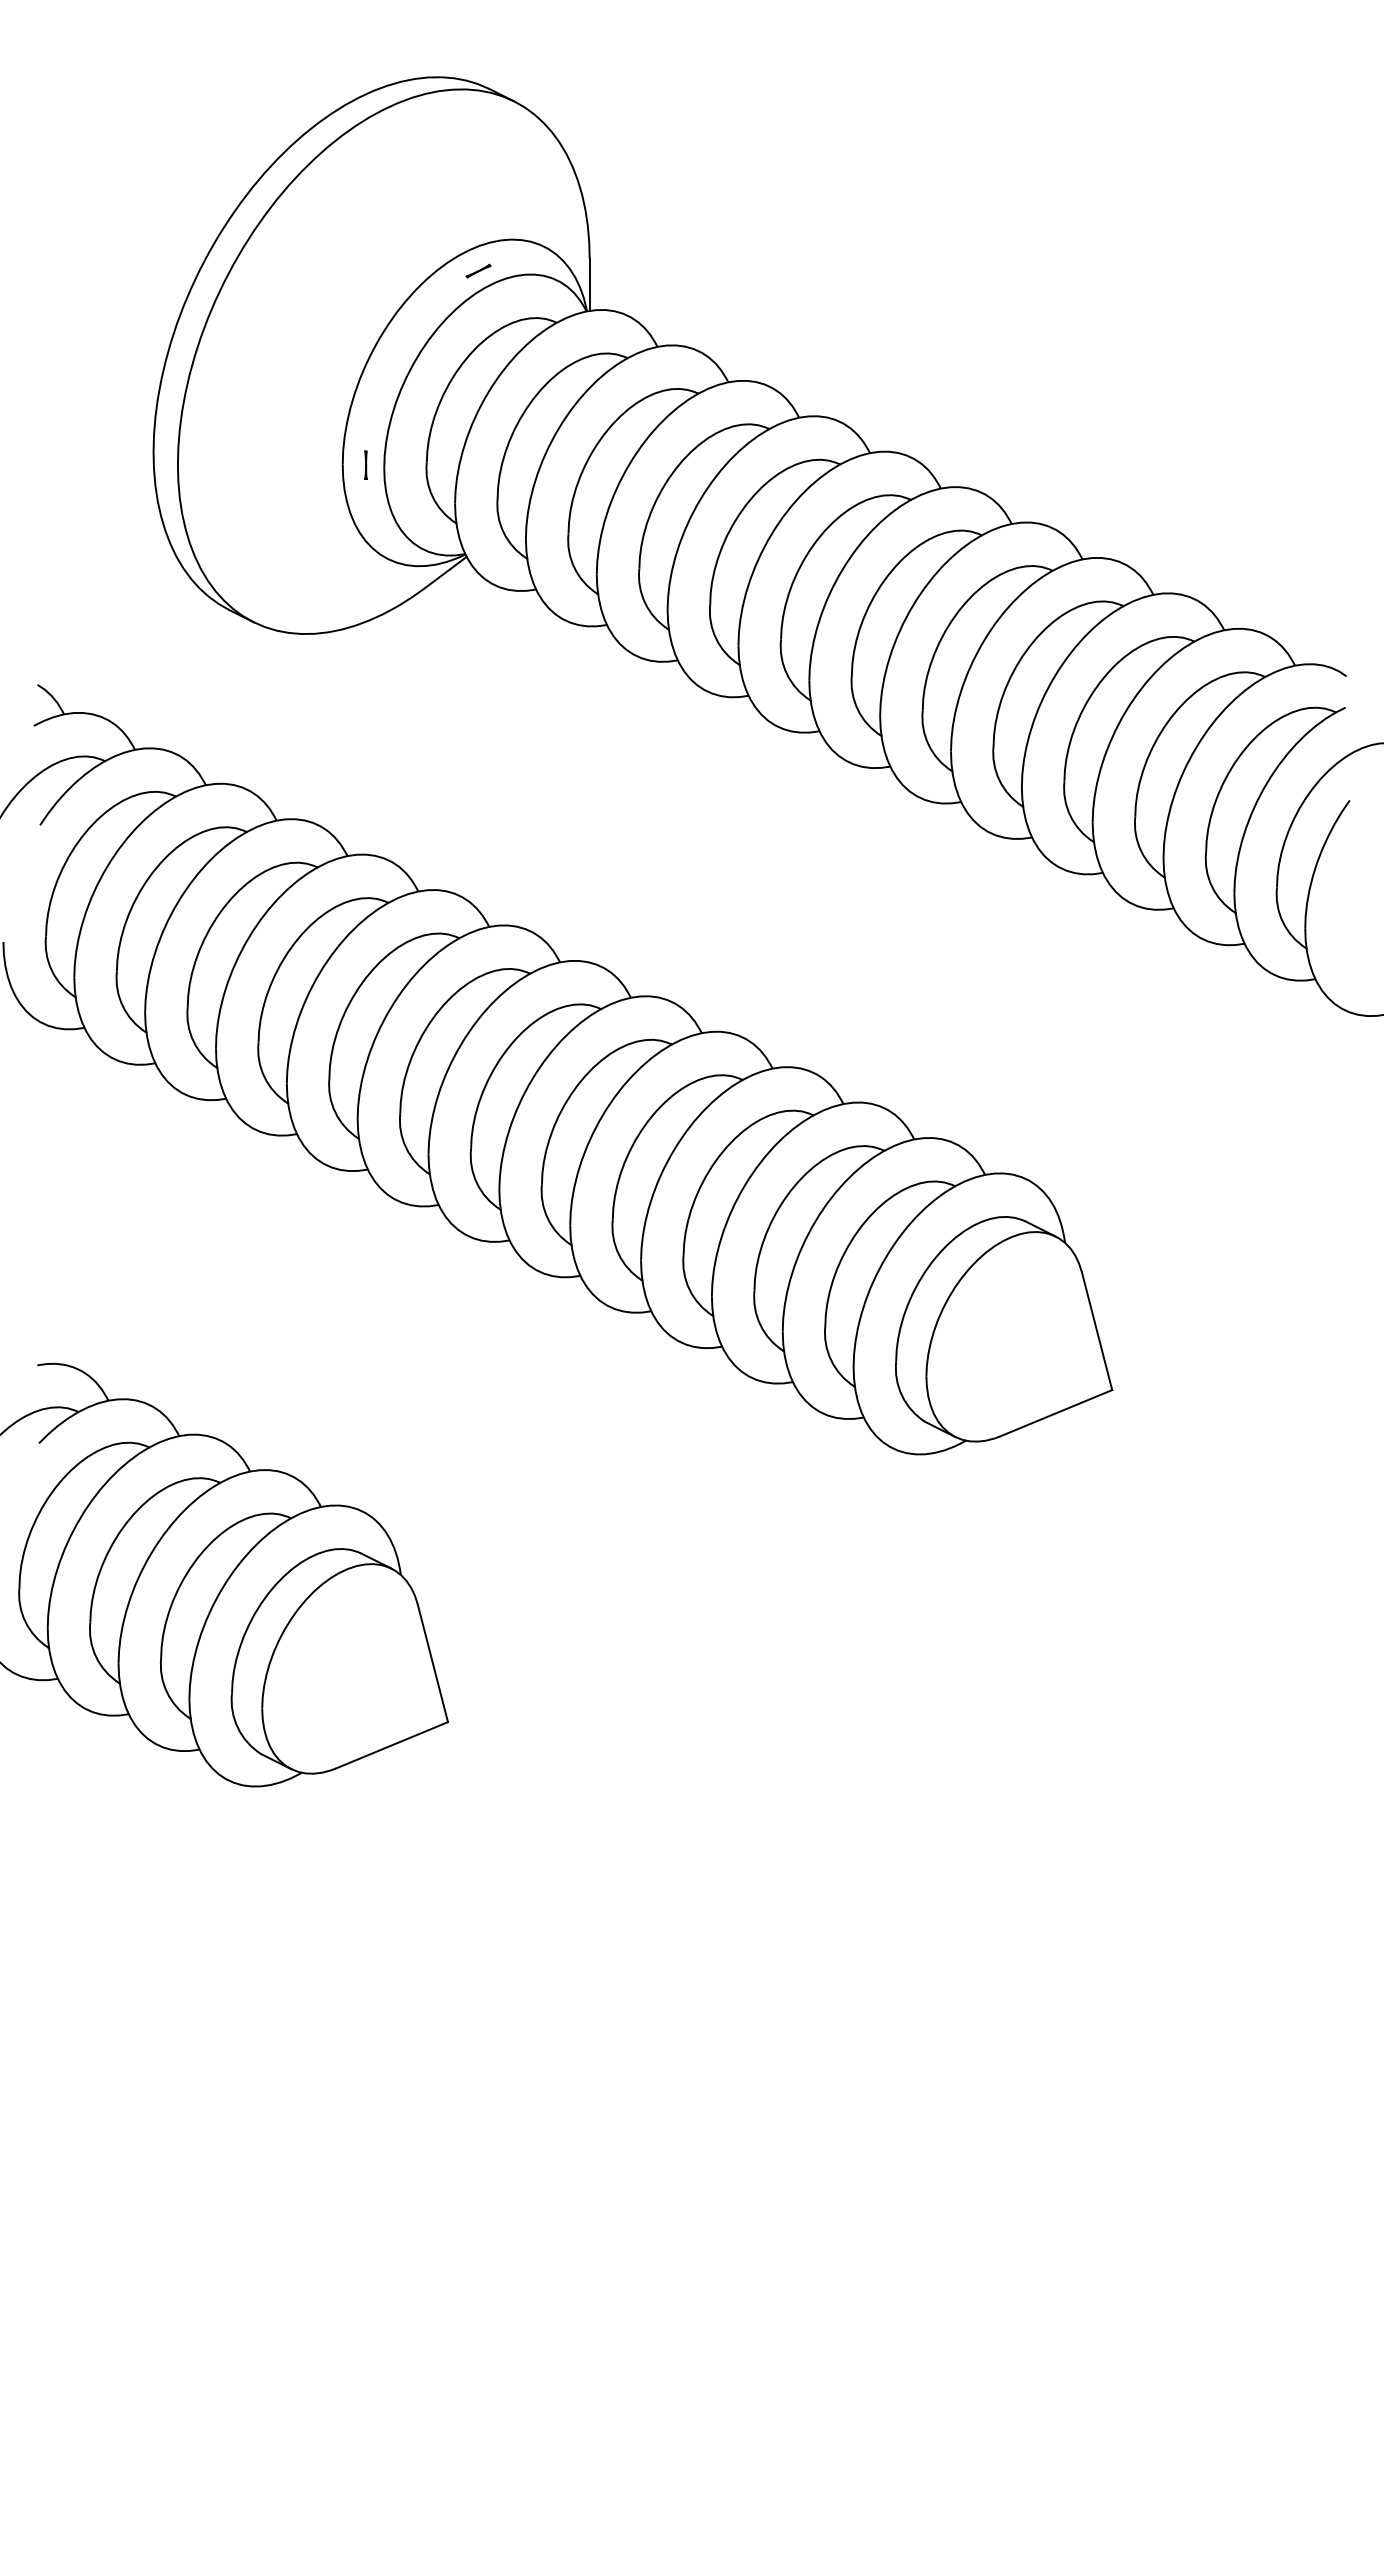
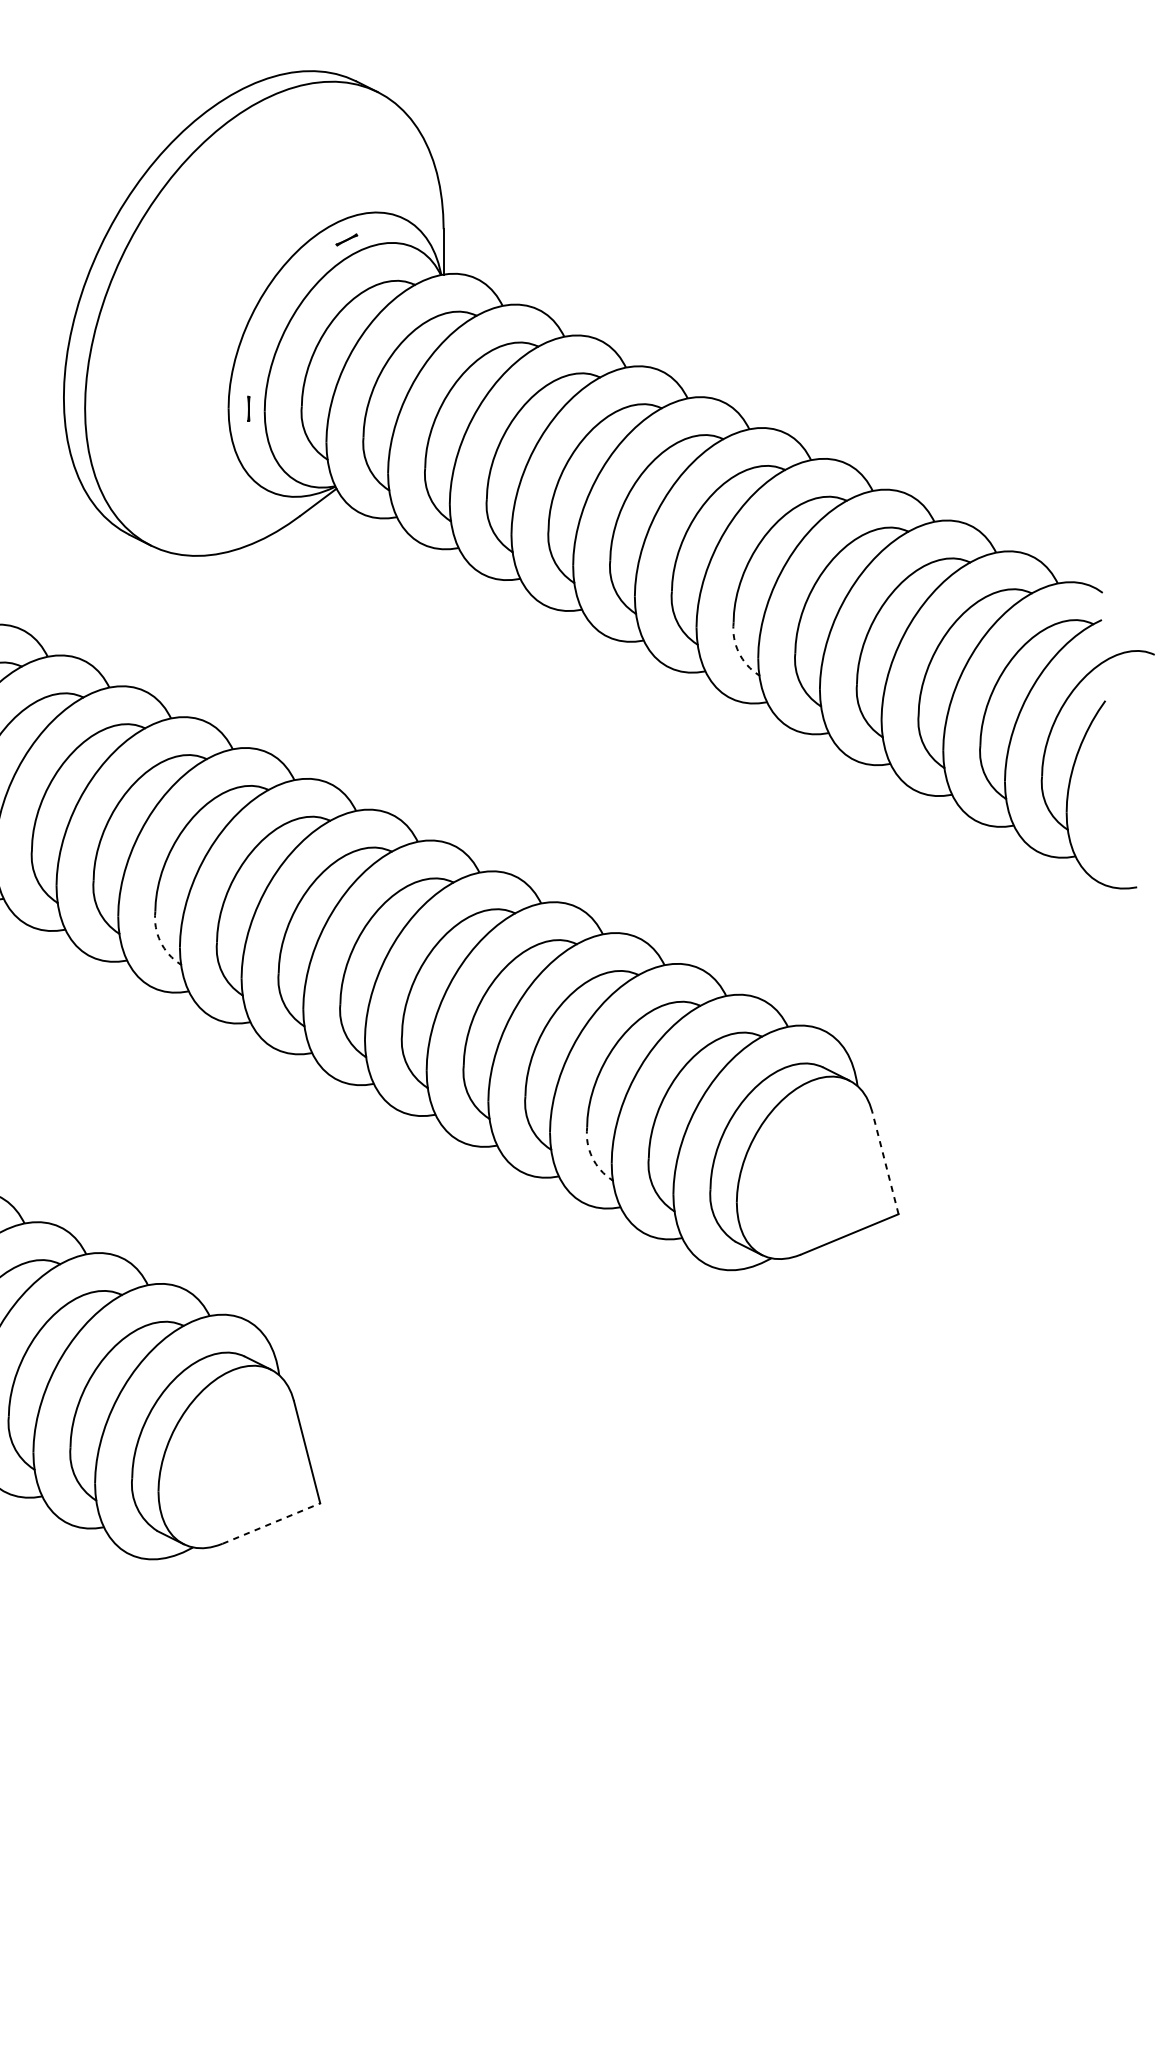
arc: (928, 744) -> (738, 652), solid -> dashed
arc: (264, 1077) -> (160, 942), solid -> dashed
arc: (760, 1324) -> (592, 1157), solid -> dashed
line: (1097, 1331) -> (885, 1163), solid -> dashed
line: (391, 1745) -> (271, 1523), solid -> dashed

